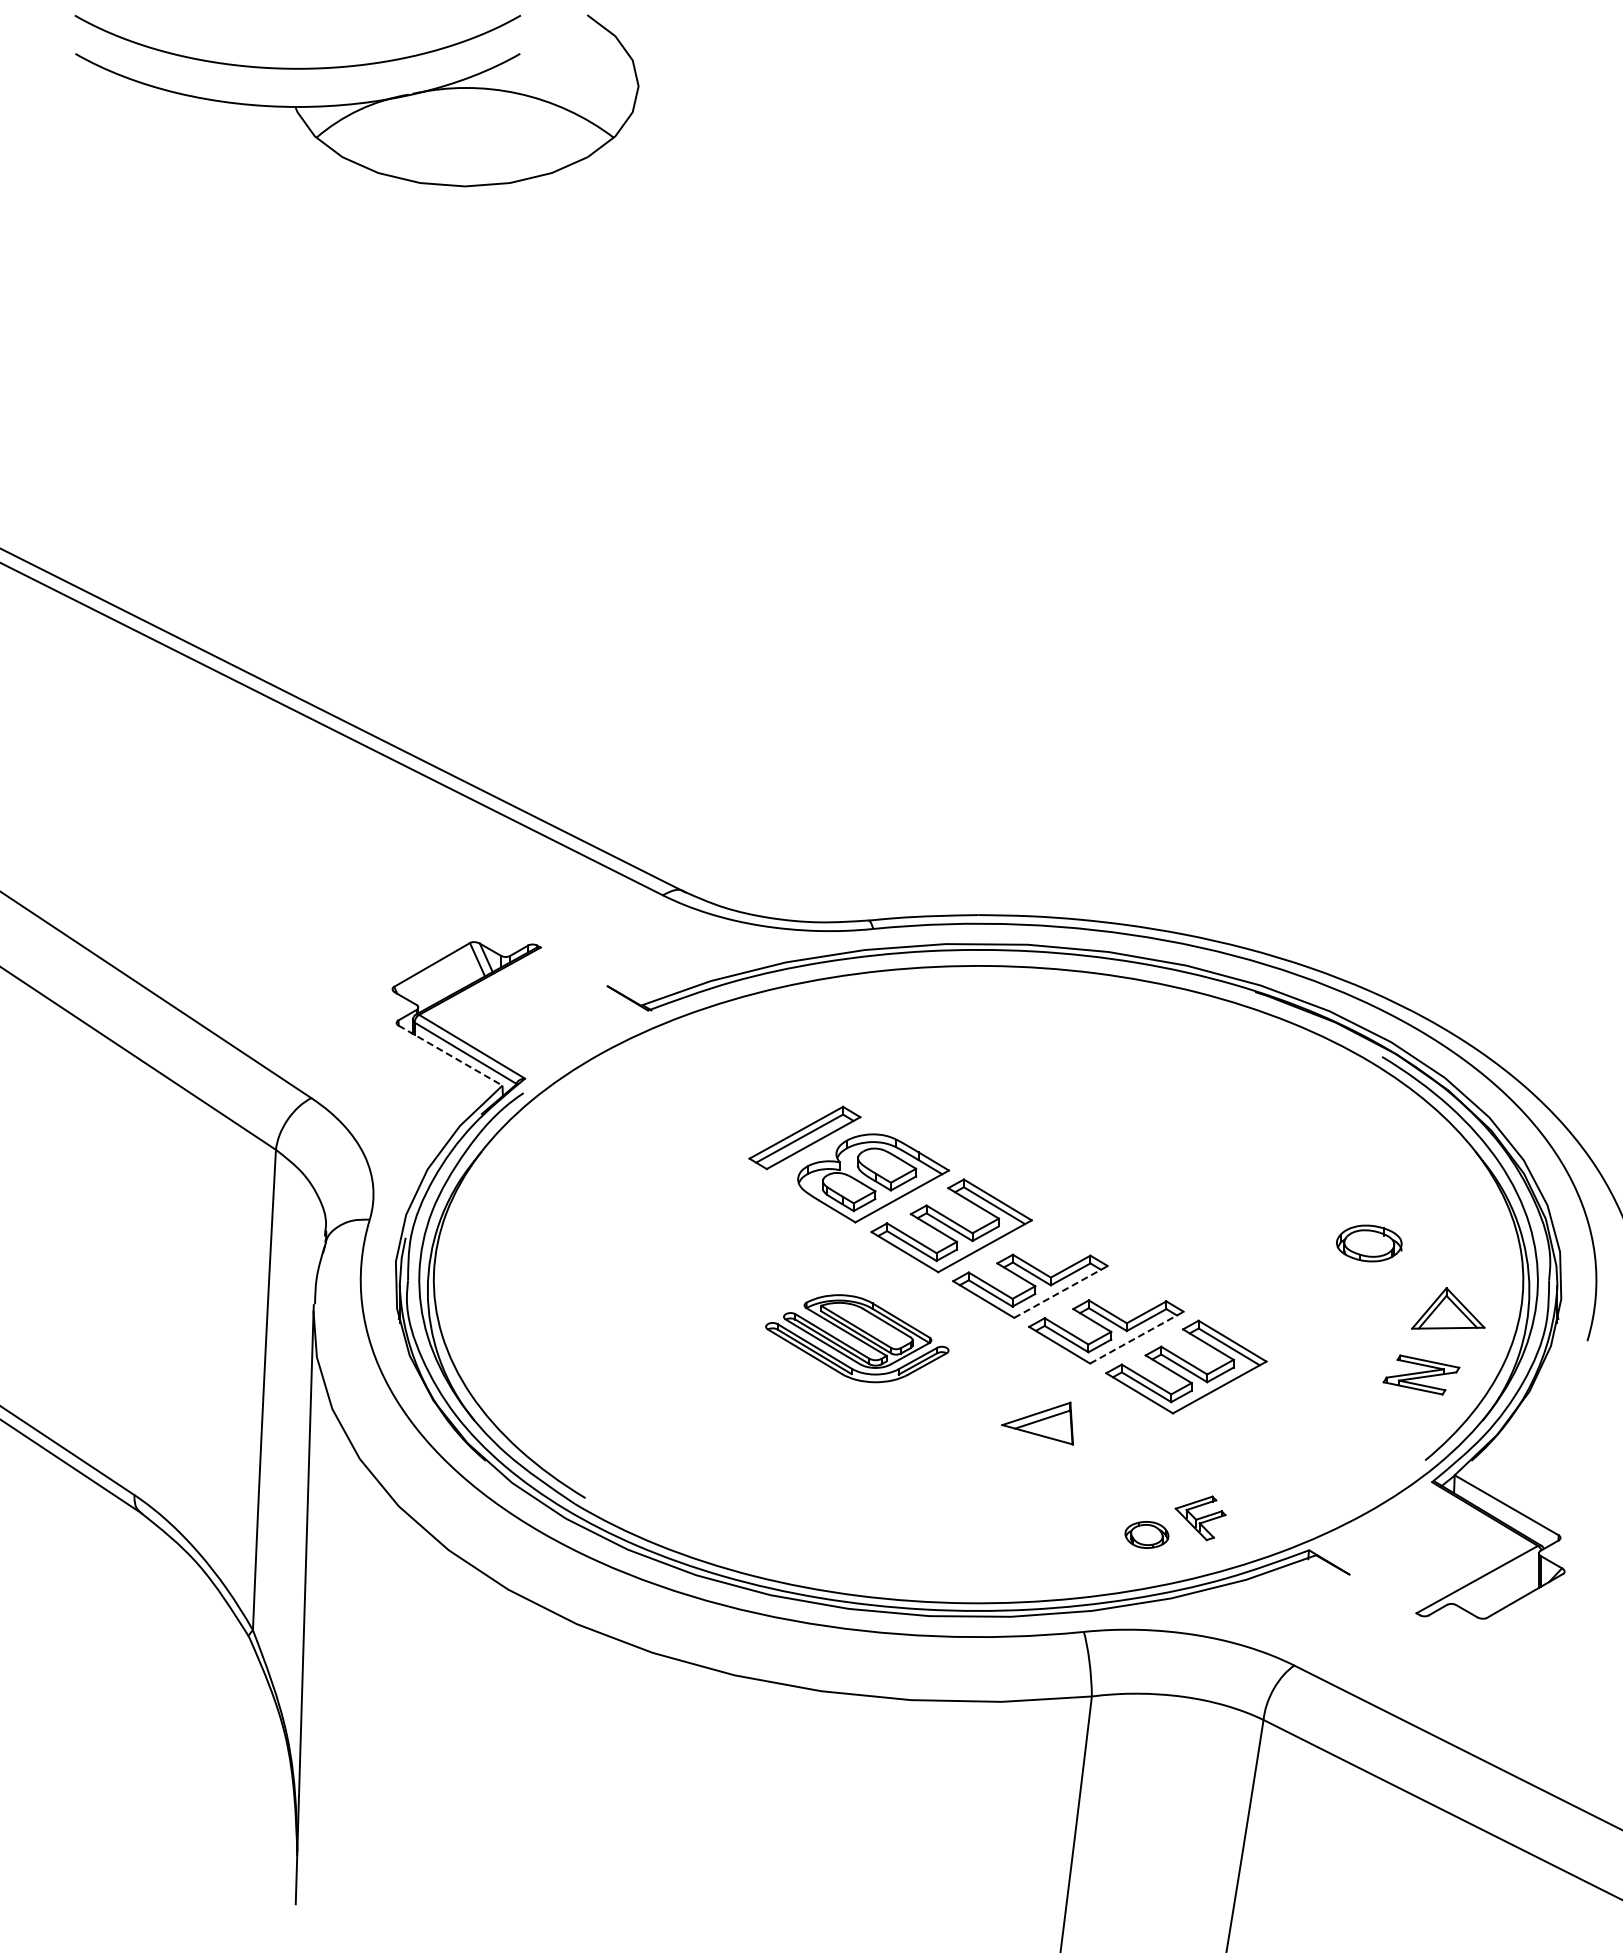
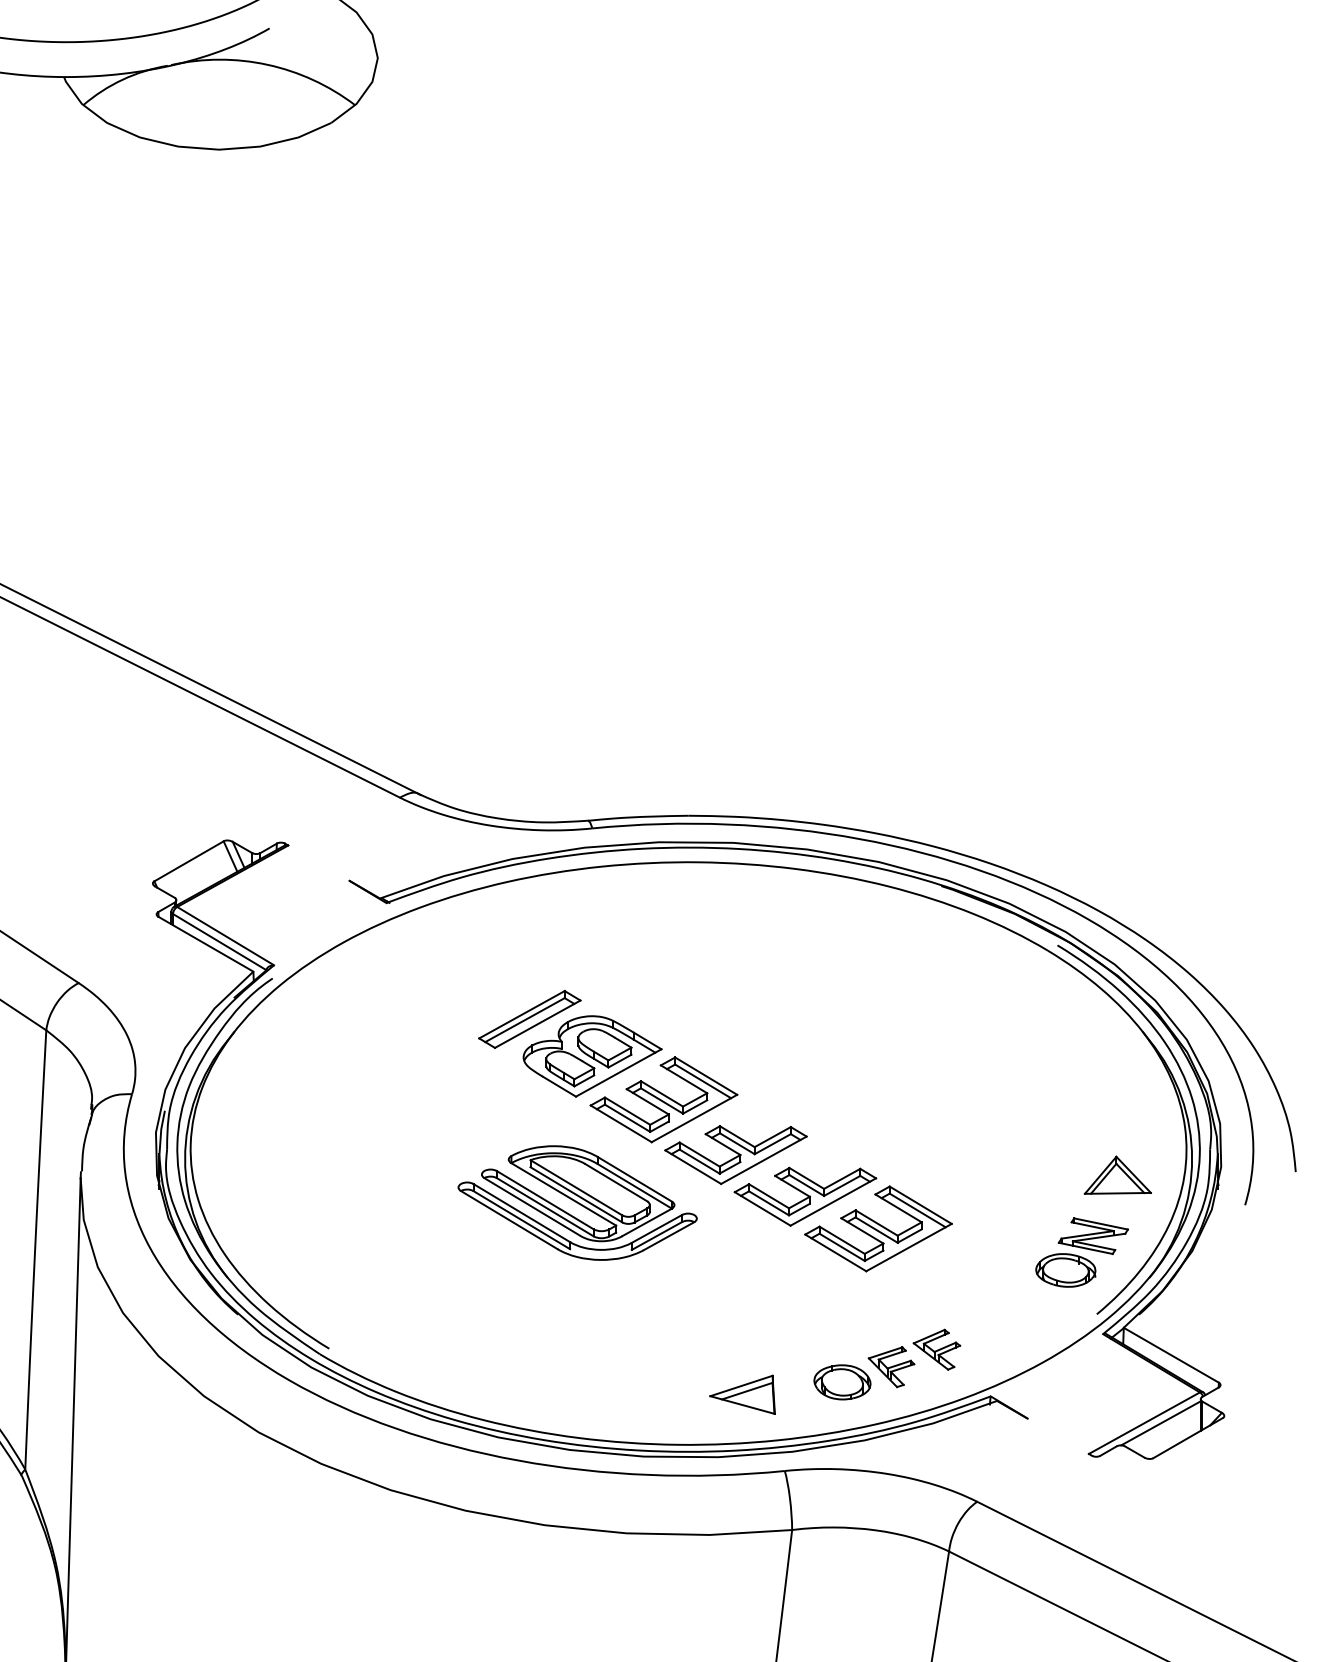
line: (450, 1055) -> (205, 944), dashed -> solid
part: (1369, 1243) -> (1066, 1270), moved
line: (1061, 1291) -> (764, 1159), dashed -> solid
line: (1137, 1337) -> (833, 1201), dashed -> solid
part: (857, 1338) -> (577, 1202), size x1.43
part: (1037, 1423) -> (742, 1394), moved
part: (1250, 1499) -> (937, 1349), added
part: (1146, 1534) -> (842, 1381), size x1.43
line: (1494, 1579) -> (1160, 1423), added

